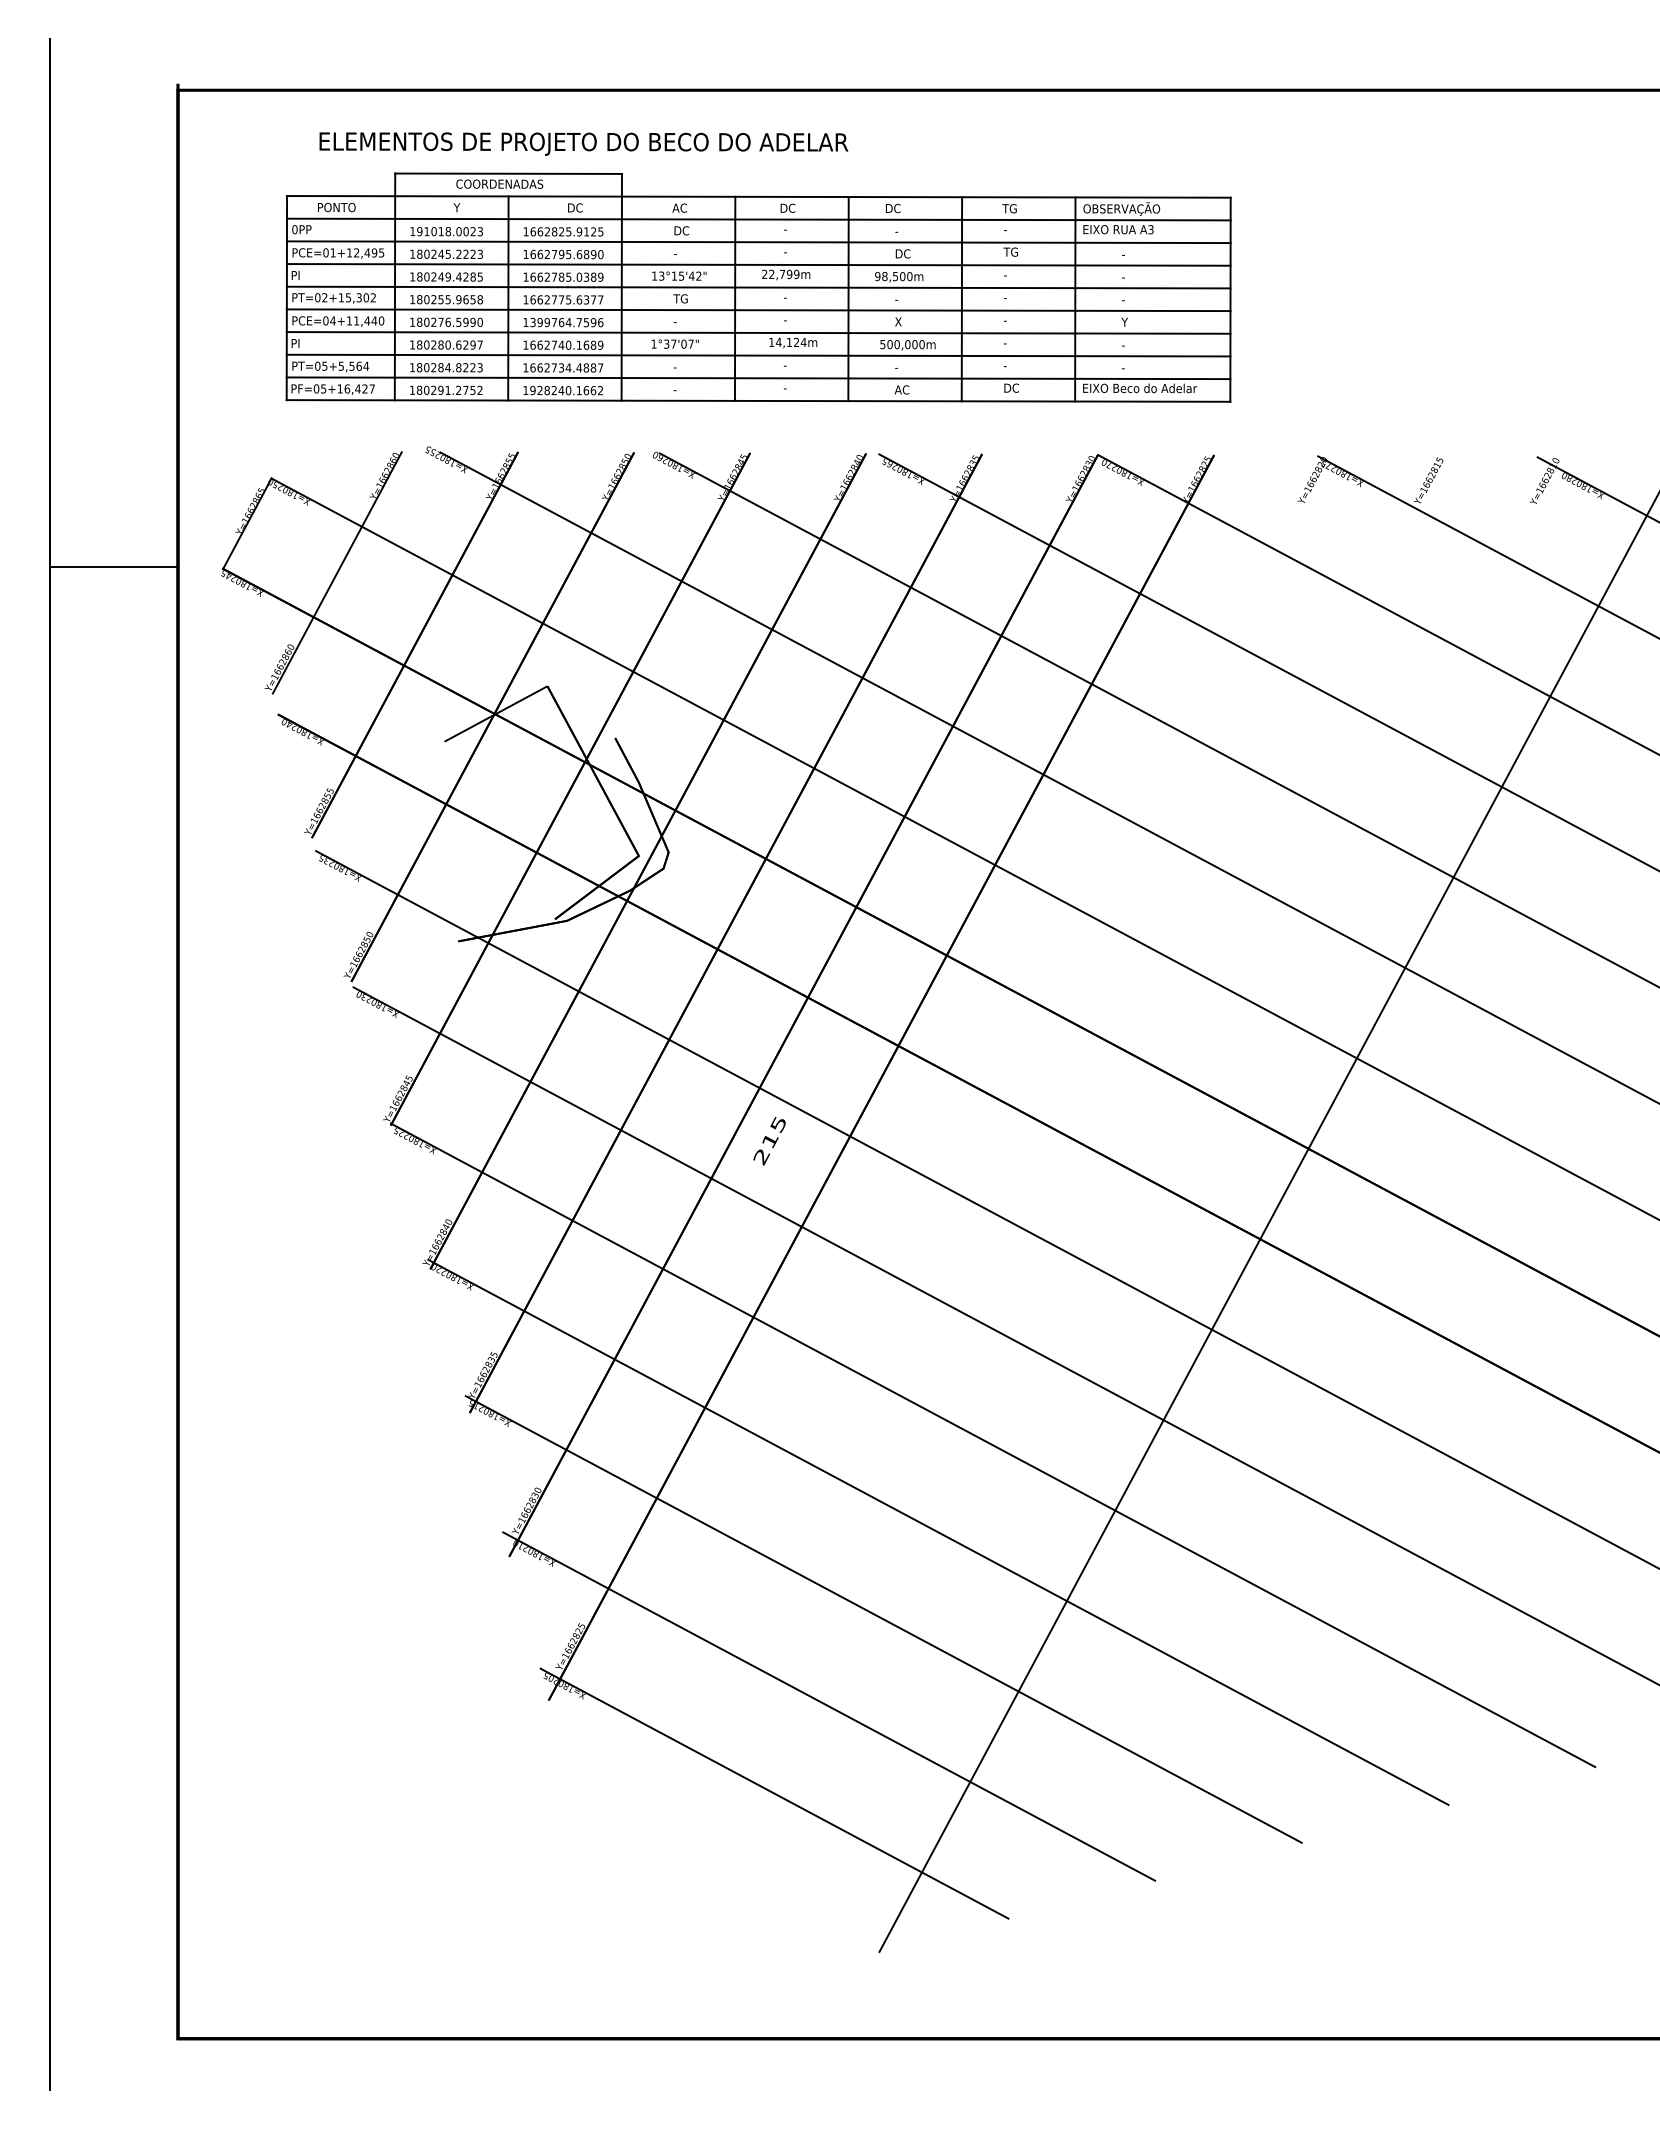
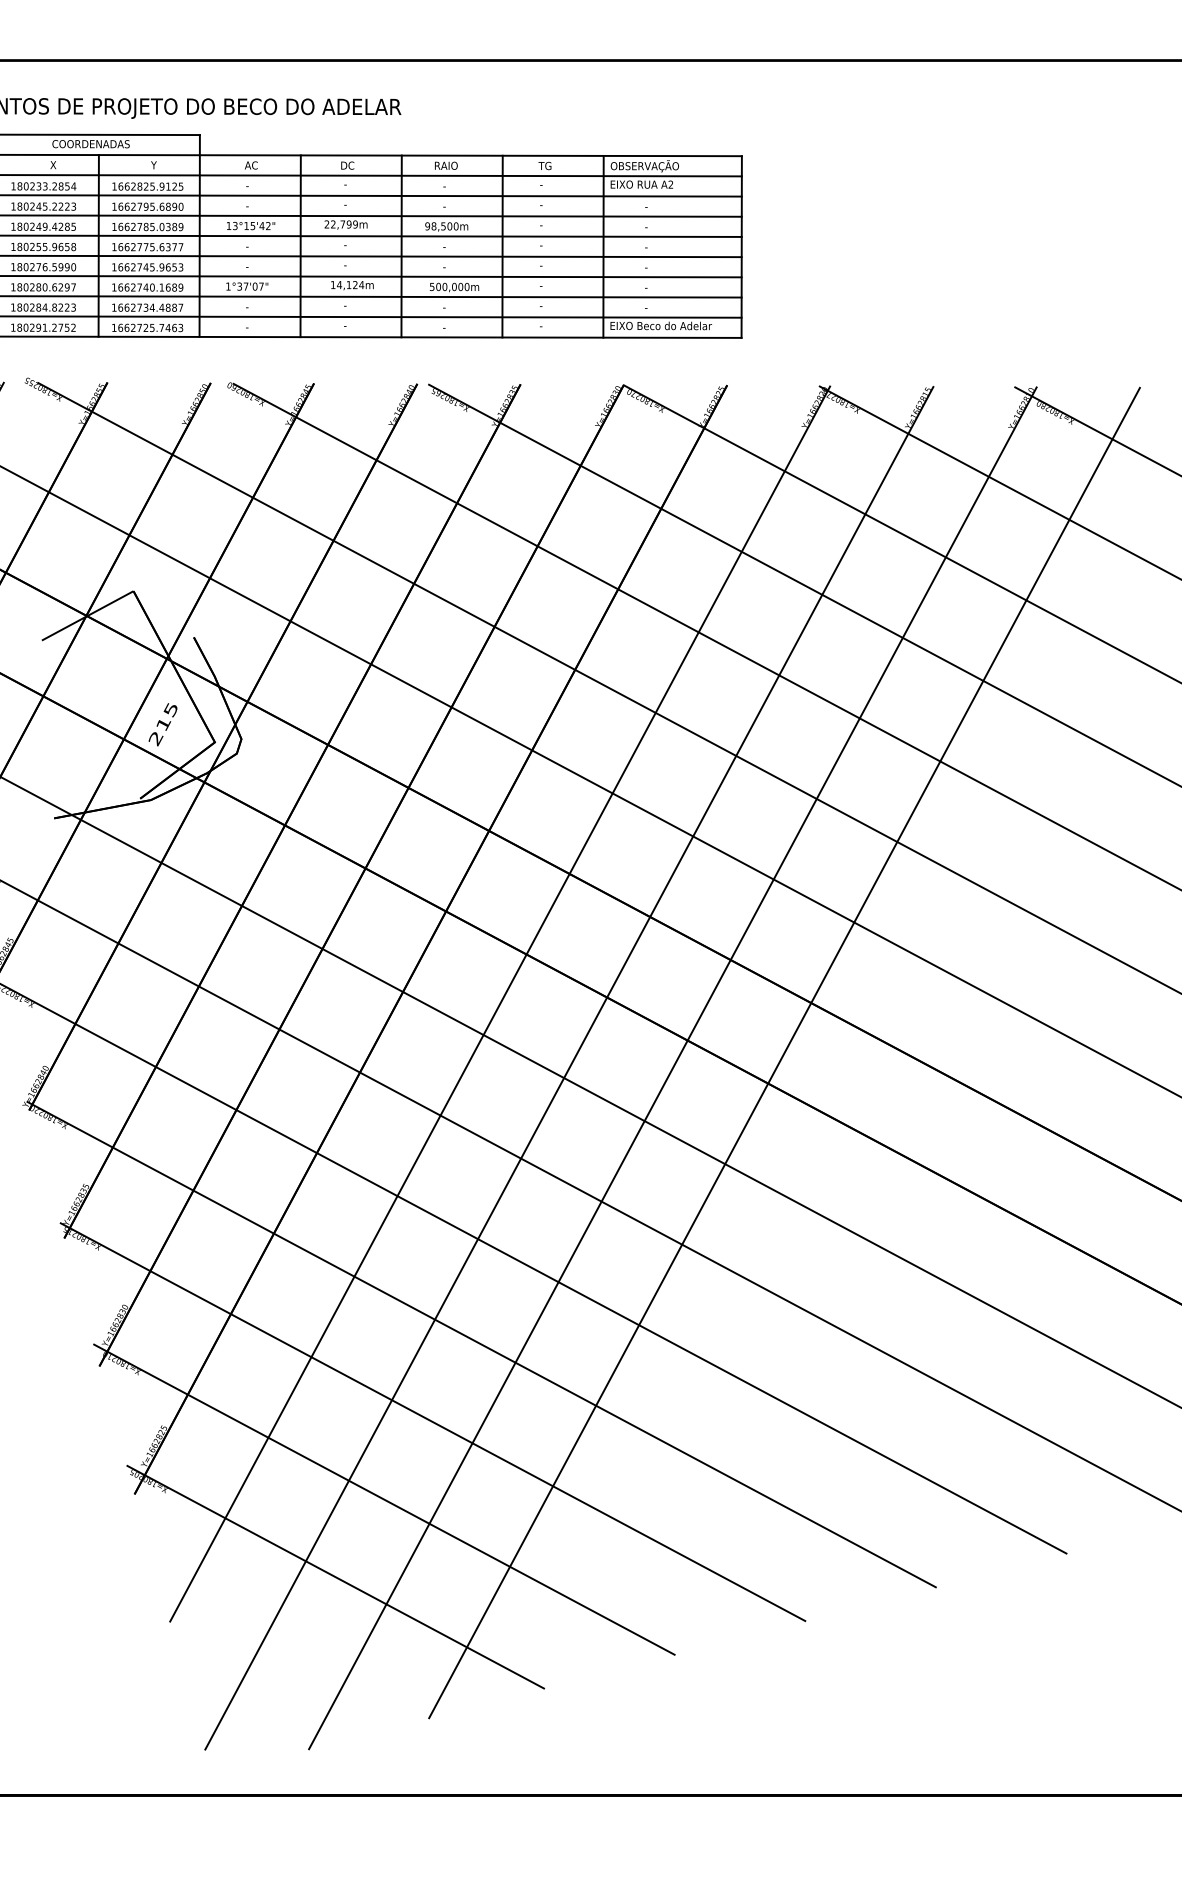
text: (456, 207) -> (52, 164), Y -> X
text: (574, 207) -> (157, 164), DC -> Y
text: (899, 208) -> (447, 165), DC -> RAIO
text: (1150, 229) -> (670, 184), A3 -> A2
text: (681, 230) -> (252, 185), DC -> -
text: (450, 231) -> (47, 186), 191018.0023 -> 180233.2854
text: (1010, 251) -> (545, 204), TG -> -
text: (902, 253) -> (449, 205), DC -> -
text: (680, 298) -> (252, 245), TG -> -
text: (898, 321) -> (446, 266), X -> -
text: (1124, 321) -> (647, 266), Y -> -
text: (566, 322) -> (150, 267), 1399764.7596 -> 1662745.9653
text: (1010, 387) -> (545, 325), DC -> -
text: (901, 389) -> (448, 326), AC -> -
text: (566, 390) -> (150, 327), 1928240.1662 -> 1662725.7463
text: (769, 1141) -> (162, 724), moved
line: (958, 1149) -> (499, 1003), added
line: (1036, 1221) -> (568, 1067), added
line: (1152, 1221) -> (672, 1067), added

